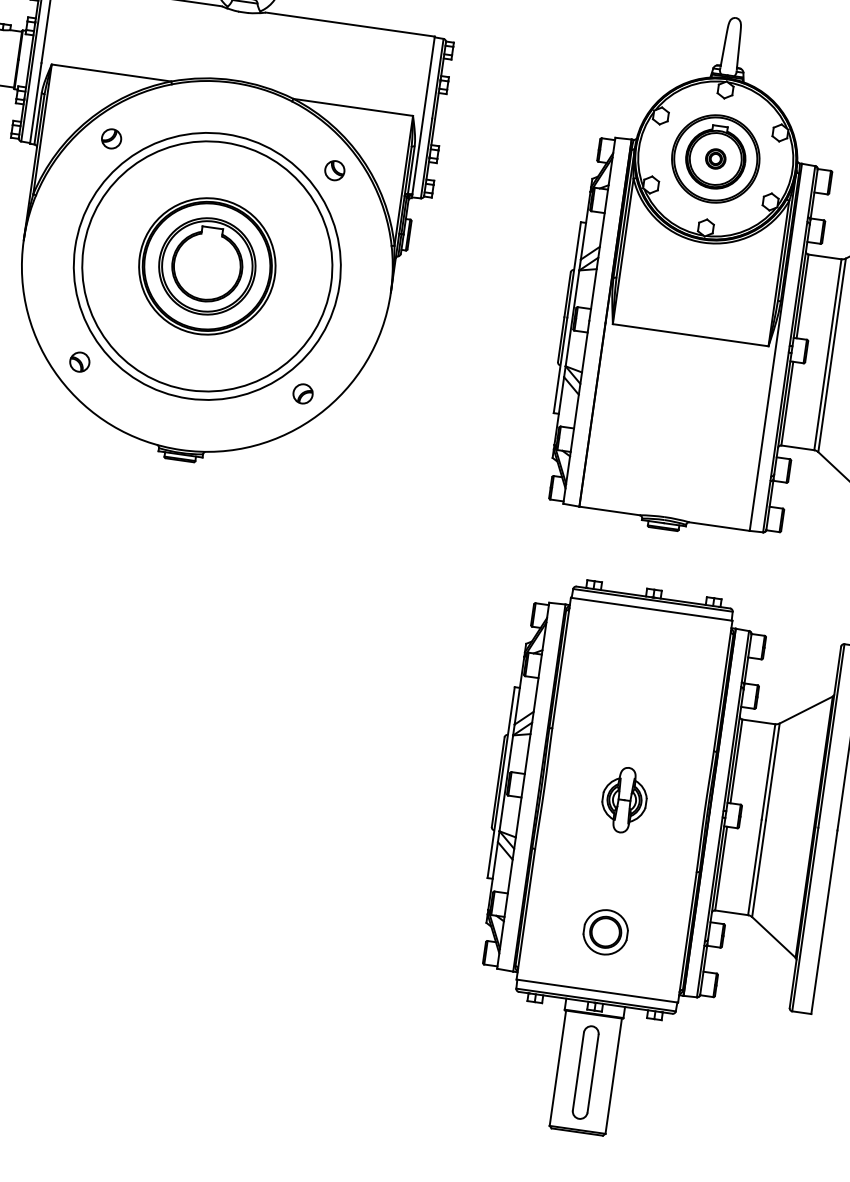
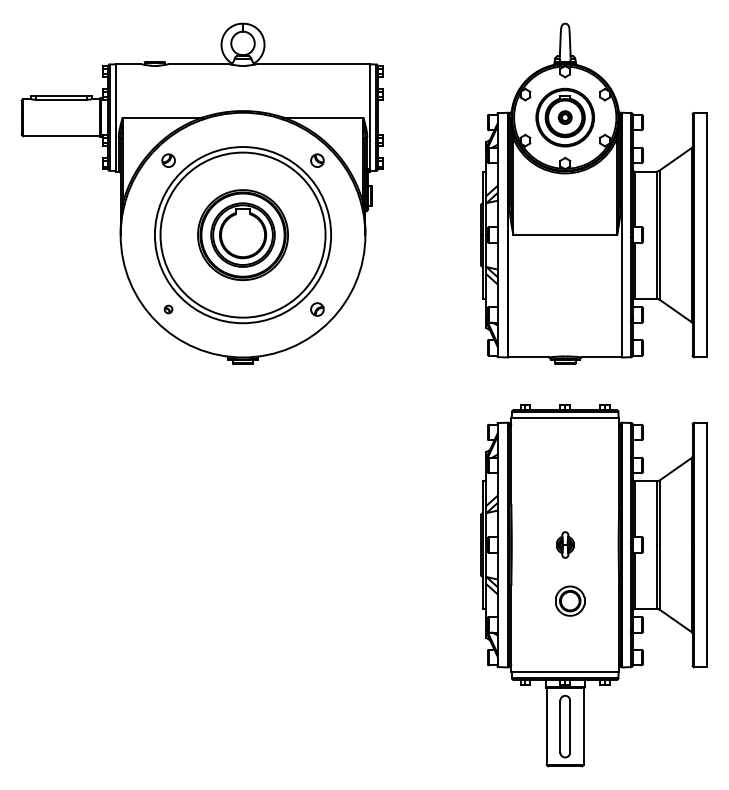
part: (79, 362) -> (168, 309), size x0.6
part: (625, 799) -> (565, 544), size x0.6
part: (606, 931) -> (570, 600), moved

